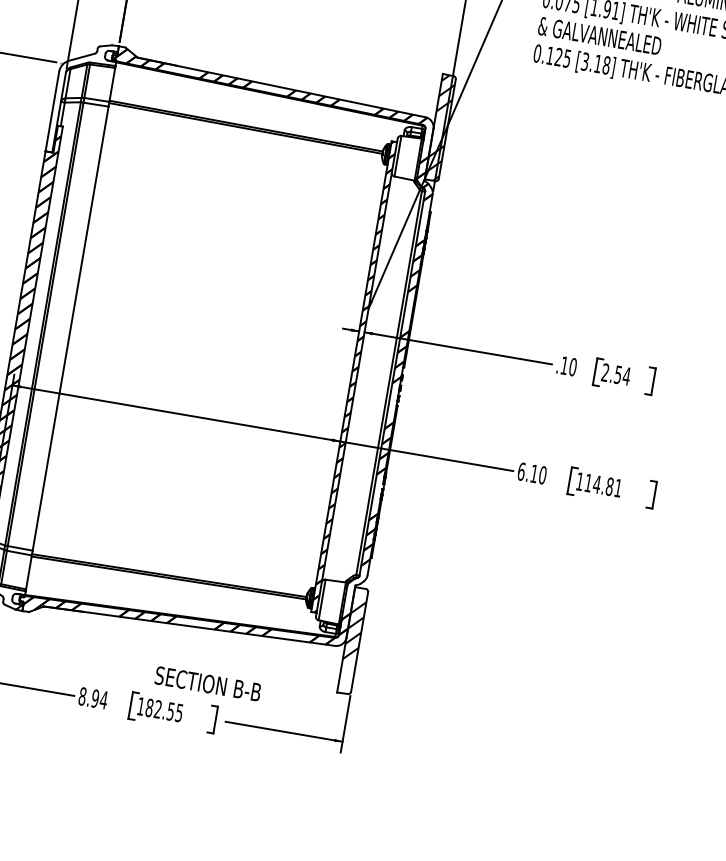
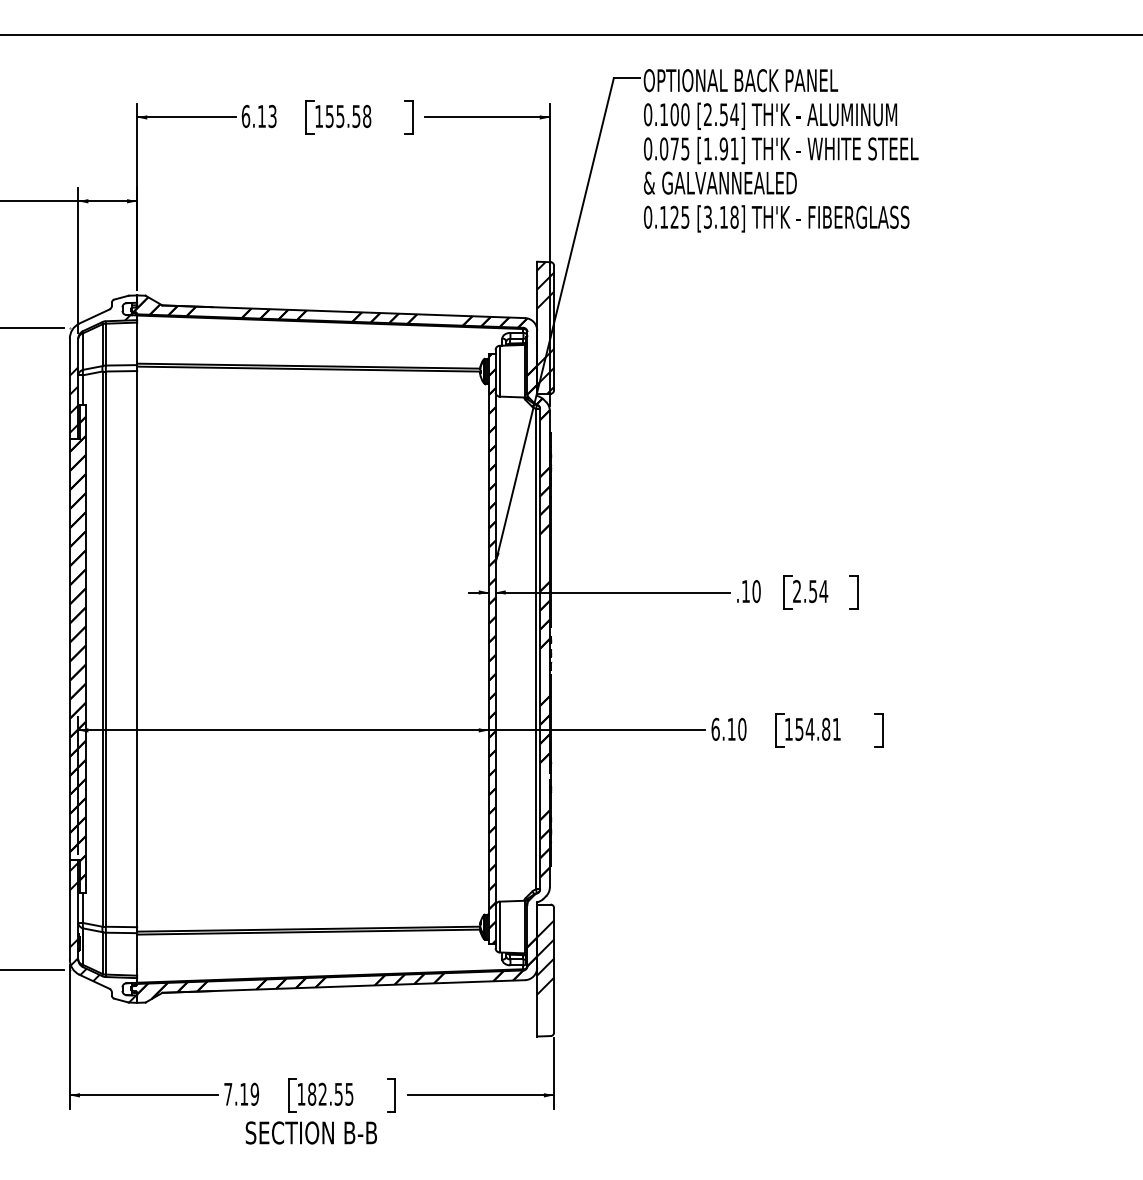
hatch: (78, 103) -> (99, 373), added
text: (588, 483) -> (799, 729), 114.81 -> 154.81
text: (207, 683) -> (310, 1132), moved
text: (93, 697) -> (241, 1093), 8.94 -> 7.19

